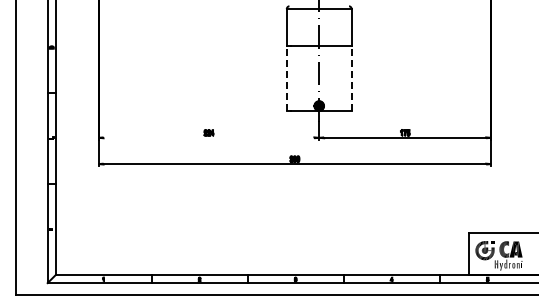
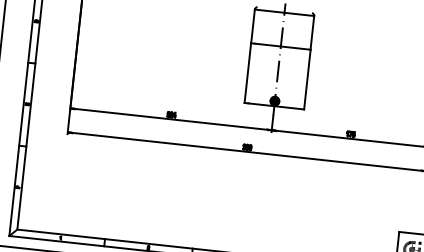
line: (286, 78) -> (247, 72), dashed -> solid
line: (351, 78) -> (307, 79), dashed -> solid
line: (208, 137) -> (170, 118), added

